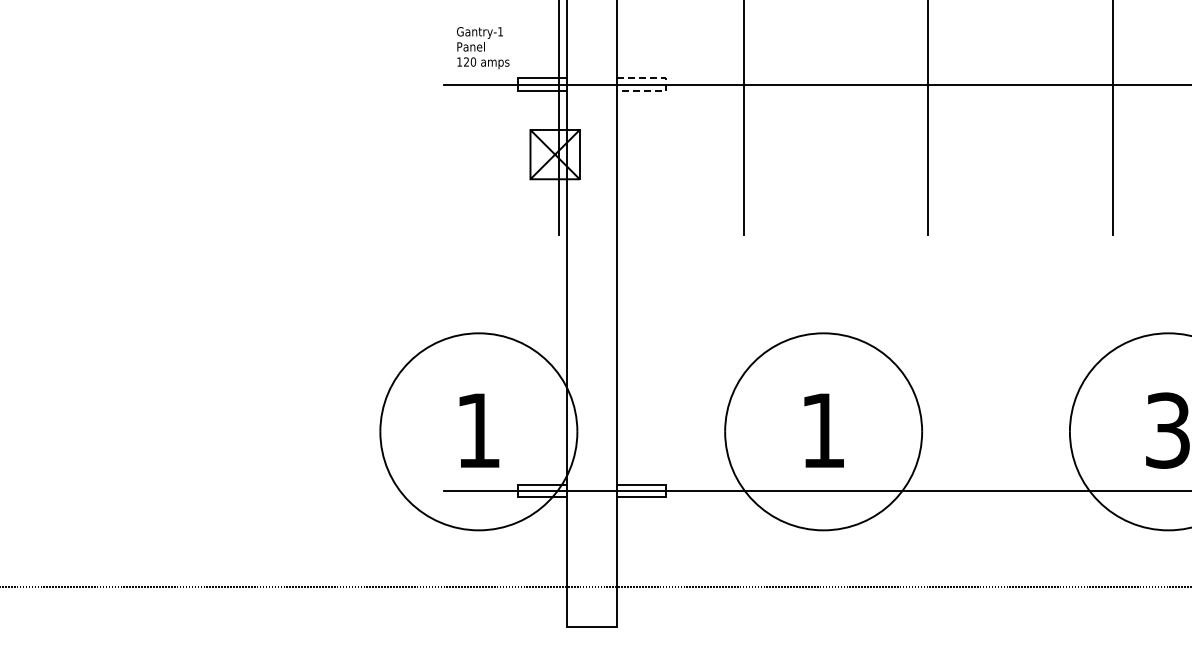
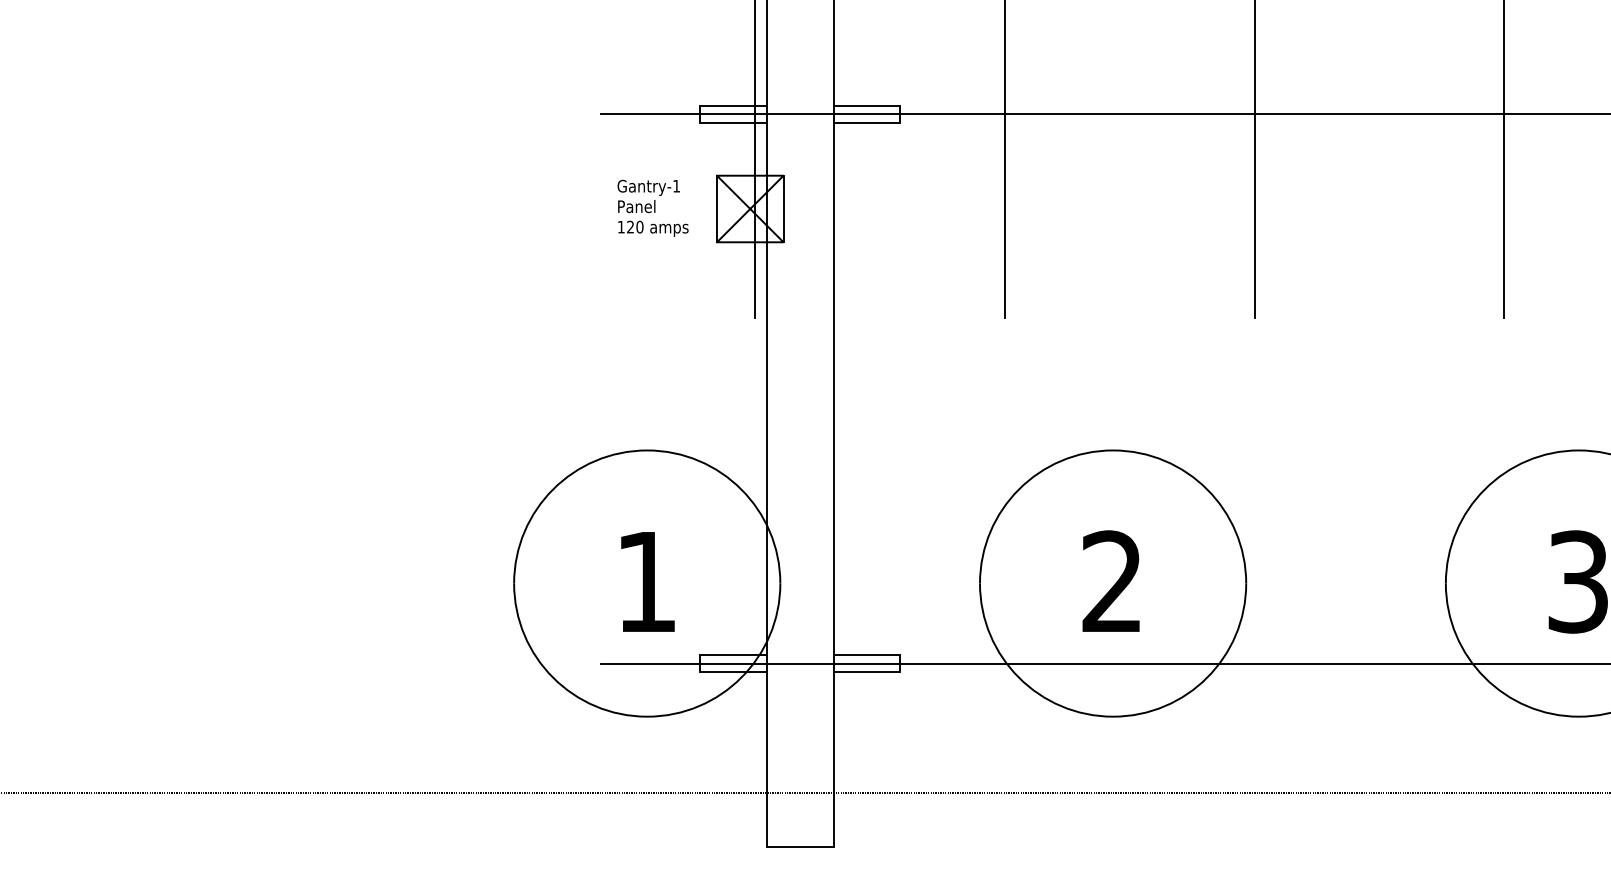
text: (483, 48) -> (653, 208), moved
line: (666, 85) -> (900, 115), dashed -> solid
text: (822, 429) -> (1111, 580), 1 -> 2

